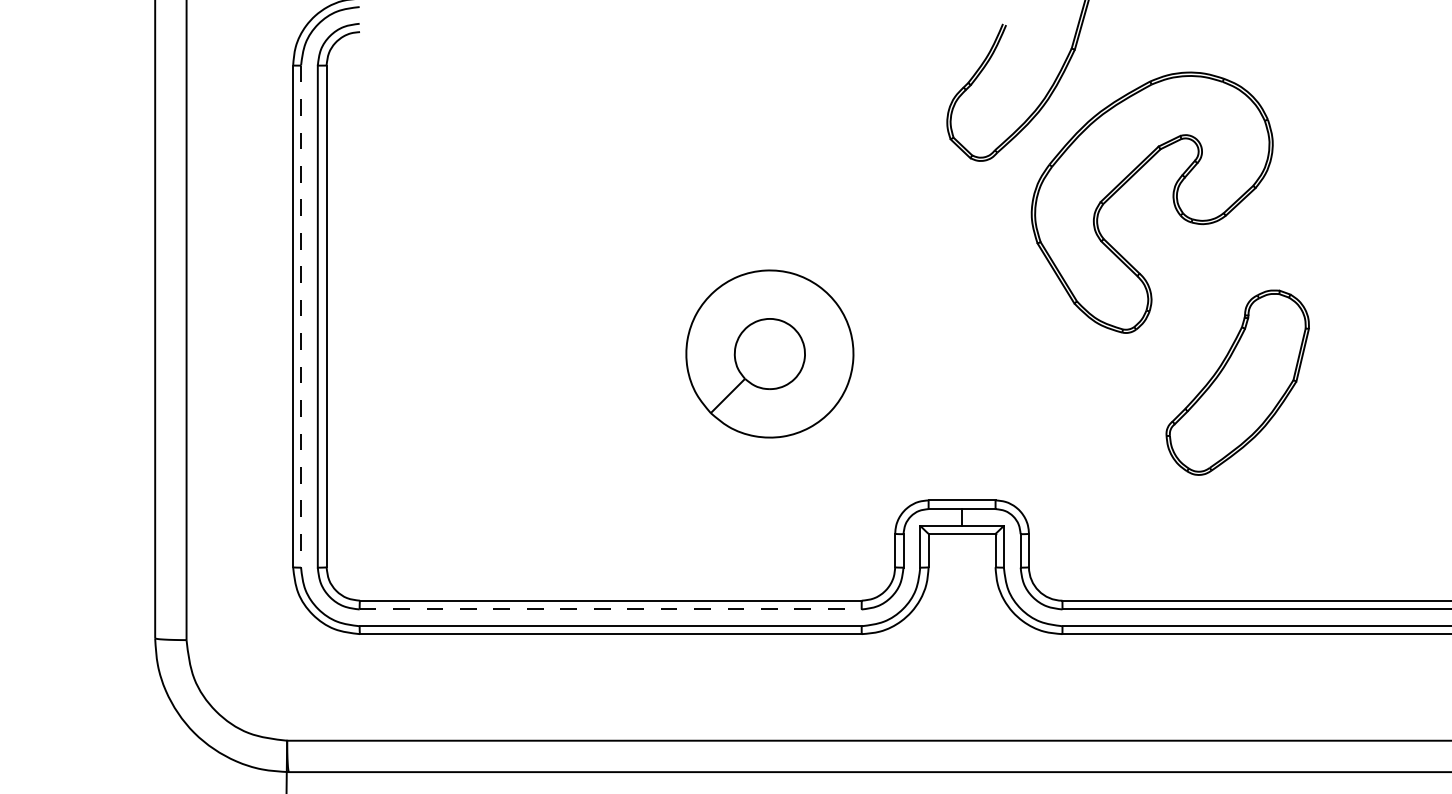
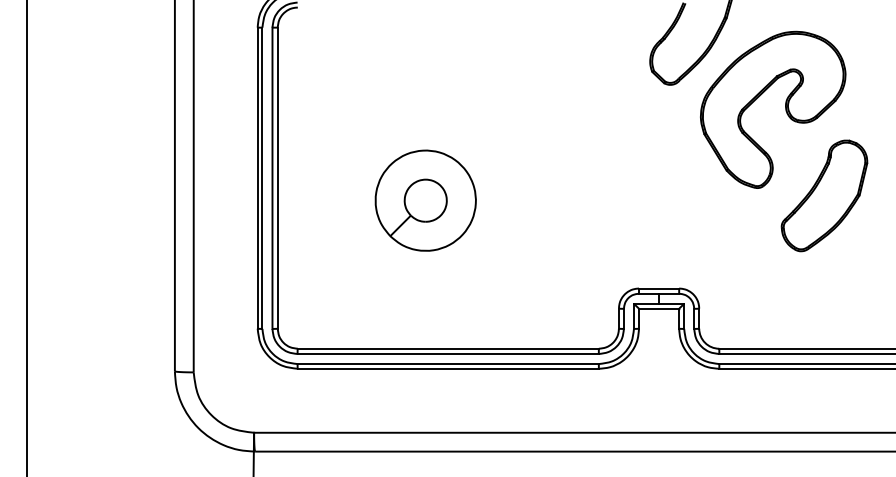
line: (301, 316) -> (262, 178), dashed -> solid
part: (769, 353) -> (425, 200), moved
part: (1237, 381) -> (824, 195), moved
line: (611, 610) -> (448, 354), dashed -> solid

